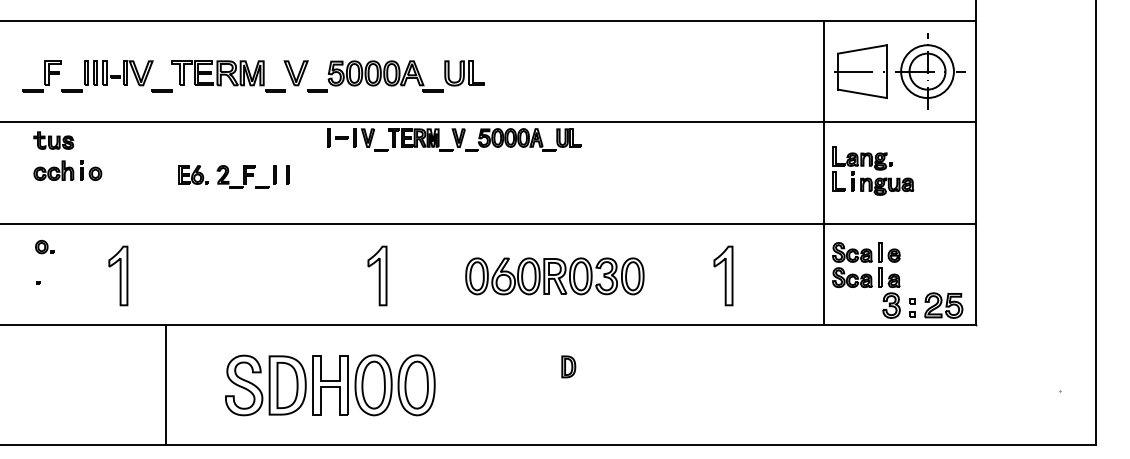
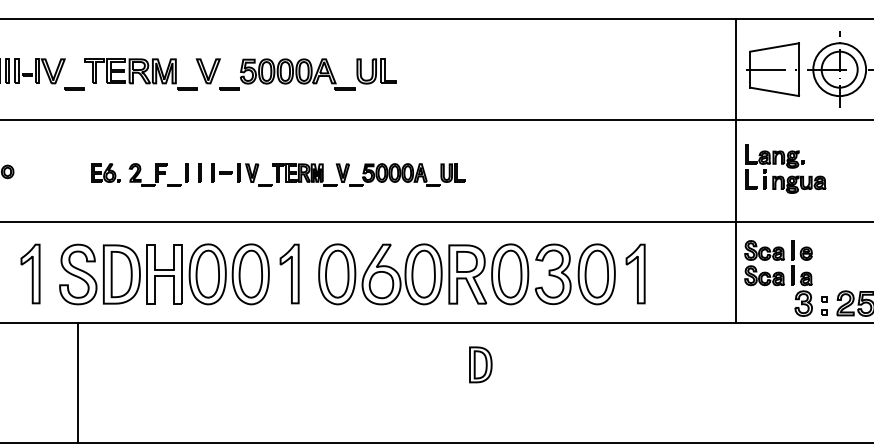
part: (454, 139) -> (338, 174), moved
part: (554, 276) -> (466, 274), size x1.67
part: (568, 366) -> (480, 364), size x1.67
part: (330, 385) -> (164, 274), moved

